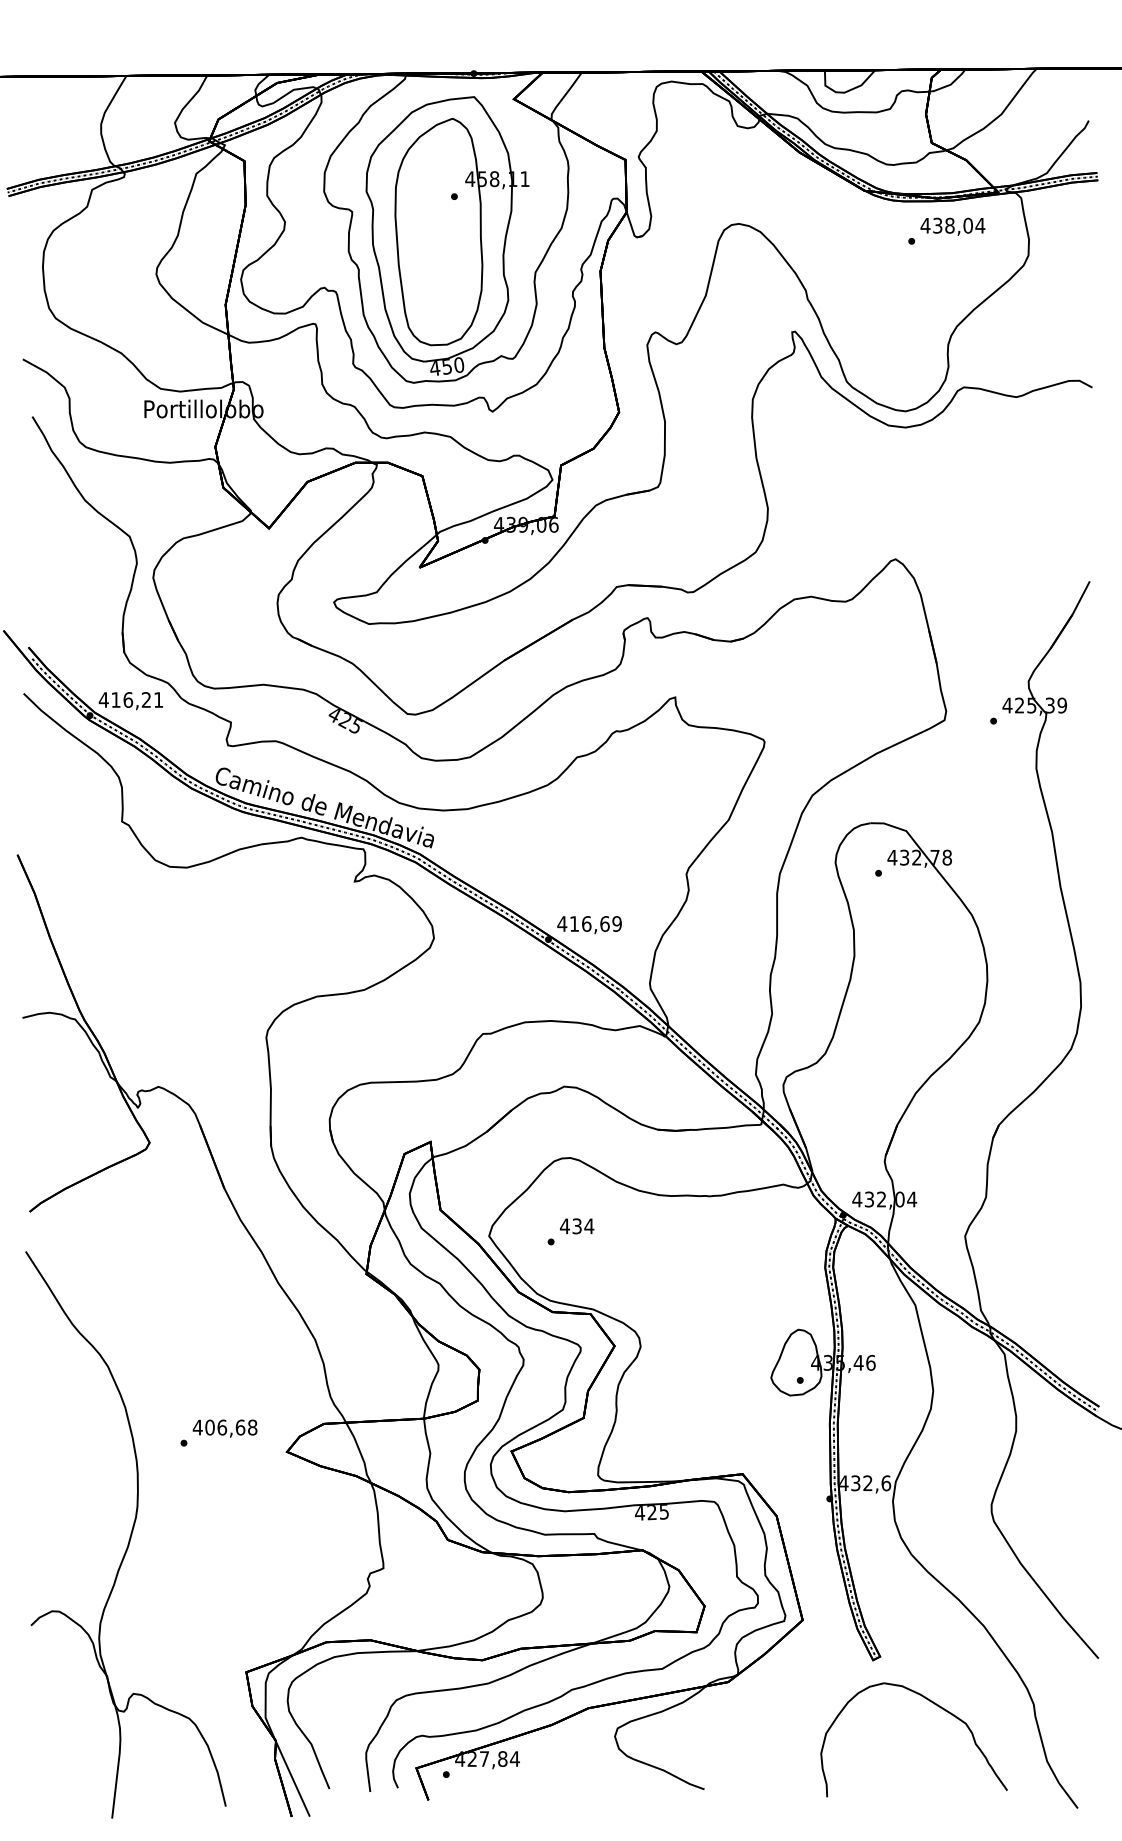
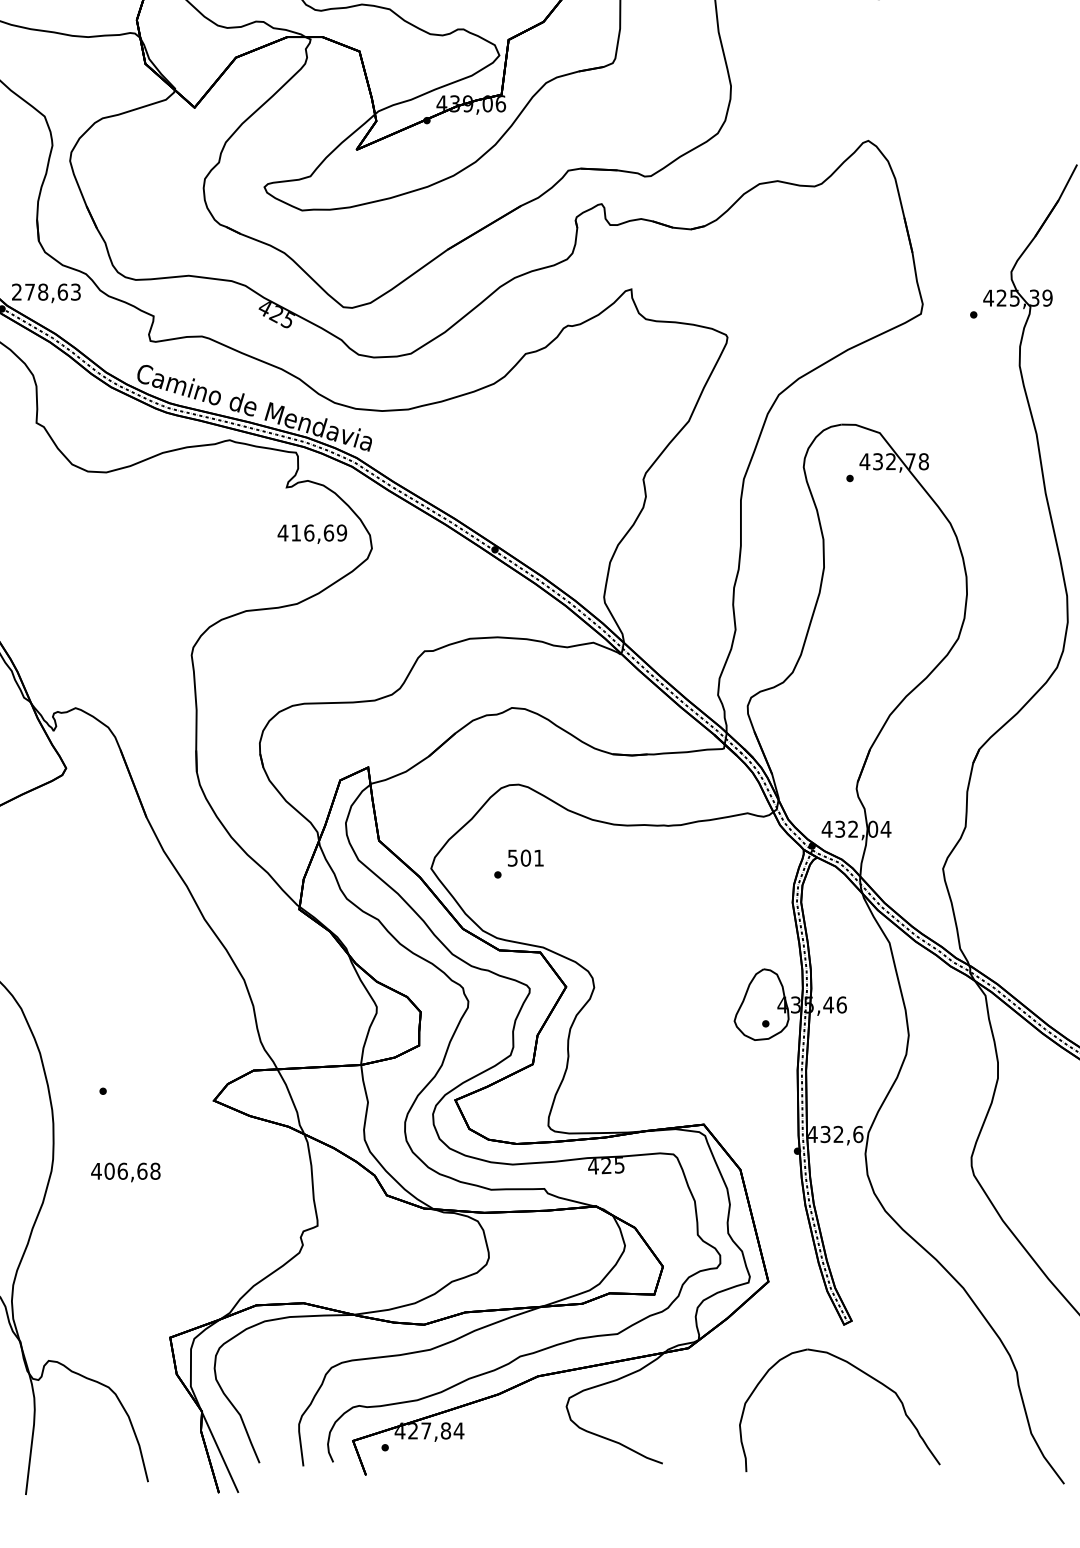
text: (130, 699) -> (45, 291), 416,21 -> 278,63
text: (589, 925) -> (312, 534), moved
text: (576, 1226) -> (525, 858), 434 -> 501
text: (224, 1428) -> (125, 1172), moved
part: (935, 1705) -> (862, 1373), moved

